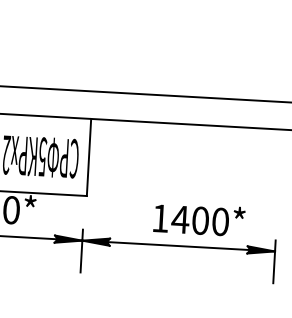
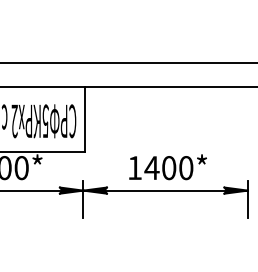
text: (198, 220) -> (167, 167), moved

